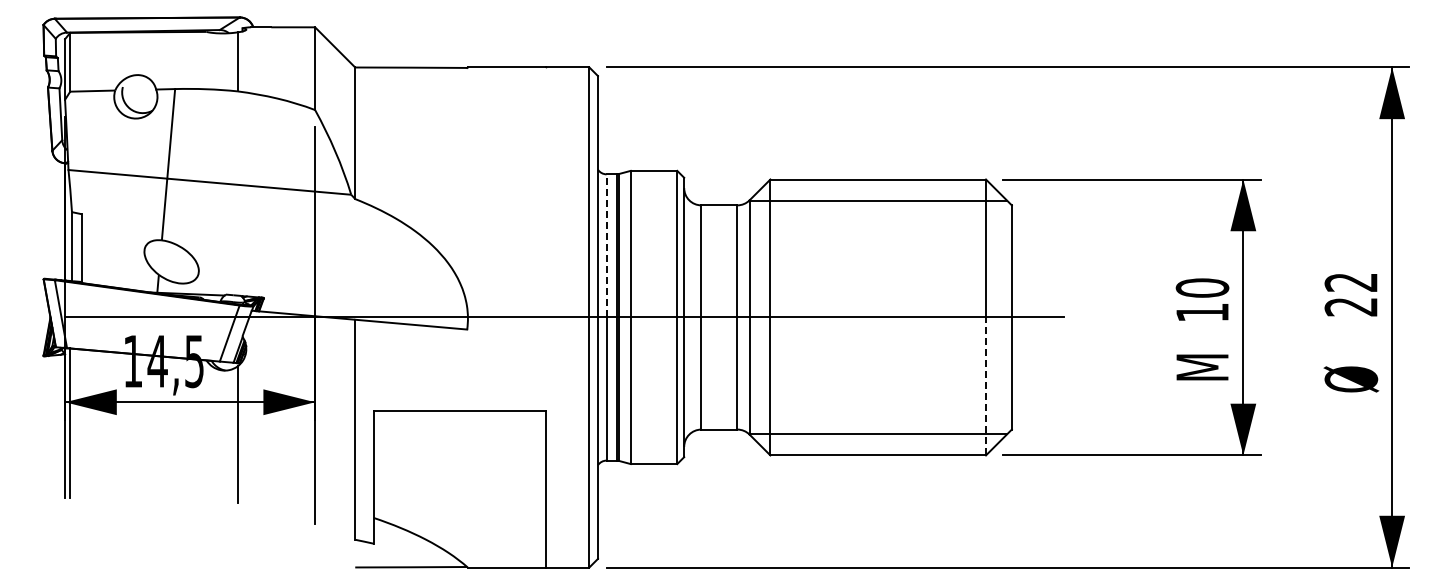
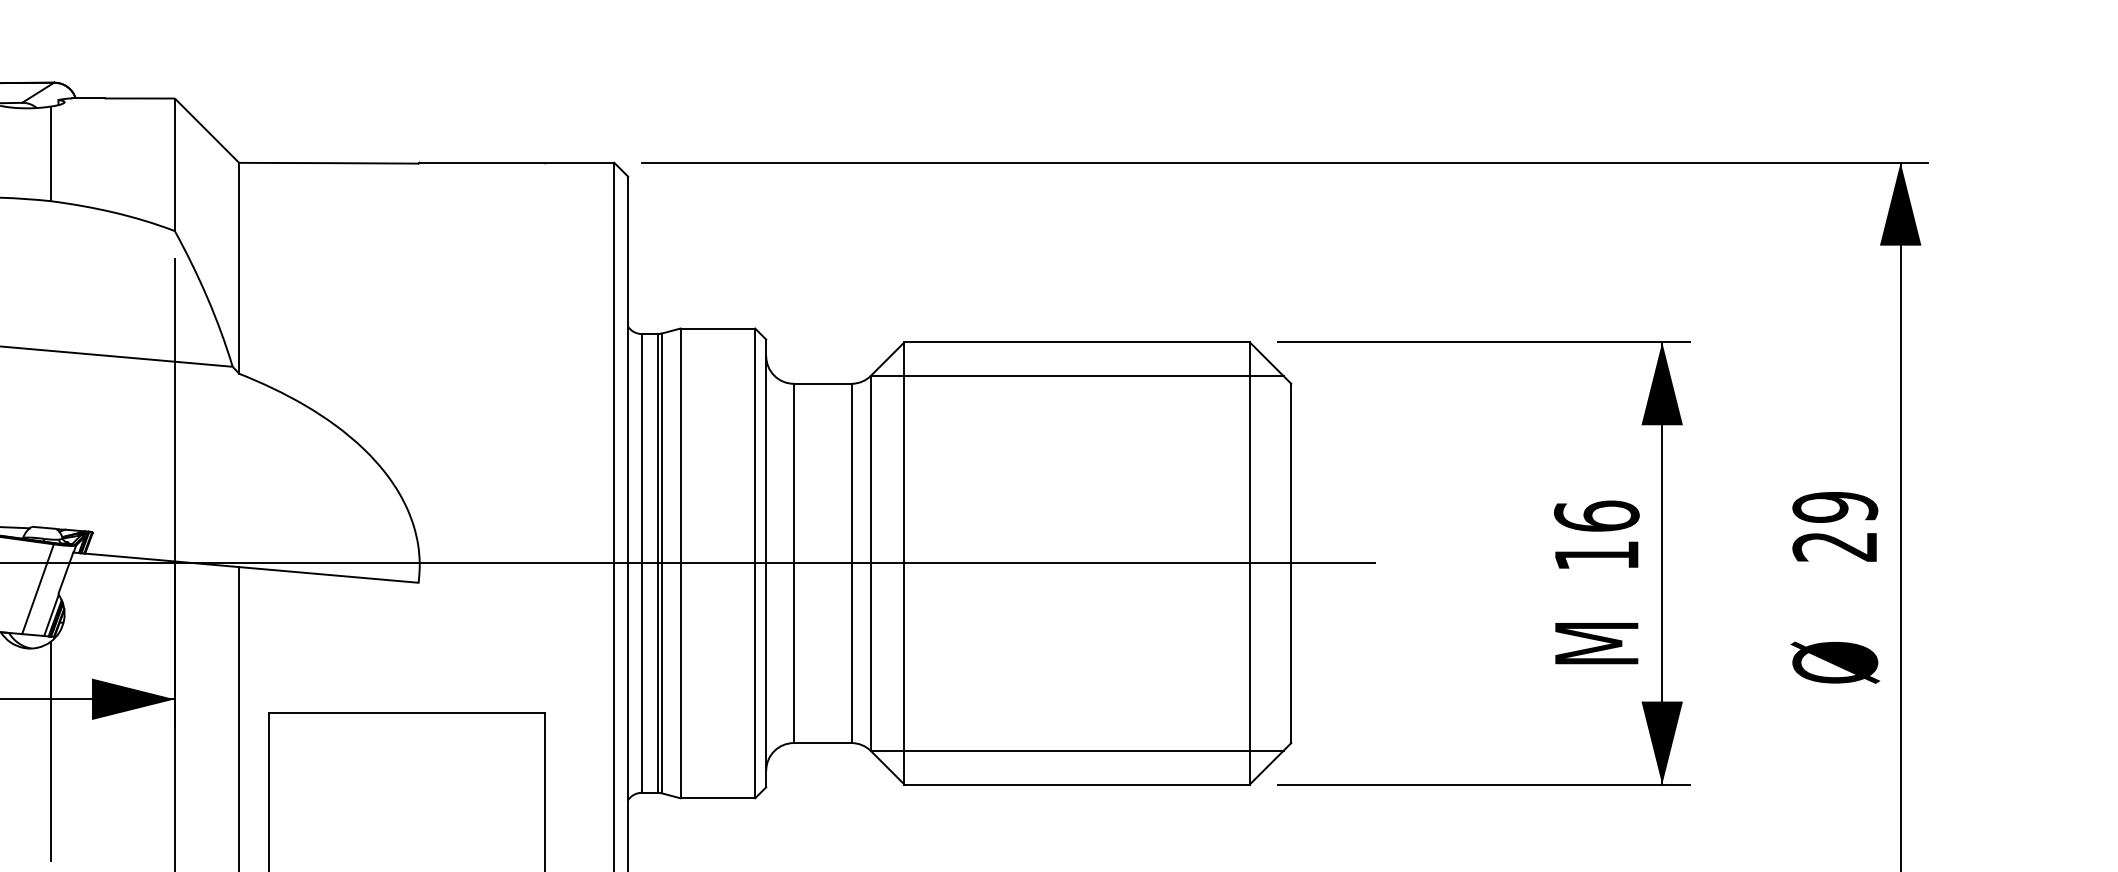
line: (606, 245) -> (641, 448), dashed -> solid
text: (1351, 282) -> (1835, 507), 22 -> 29
text: (1202, 287) -> (1596, 515), 10 -> 16
line: (986, 386) -> (1250, 674), dashed -> solid

